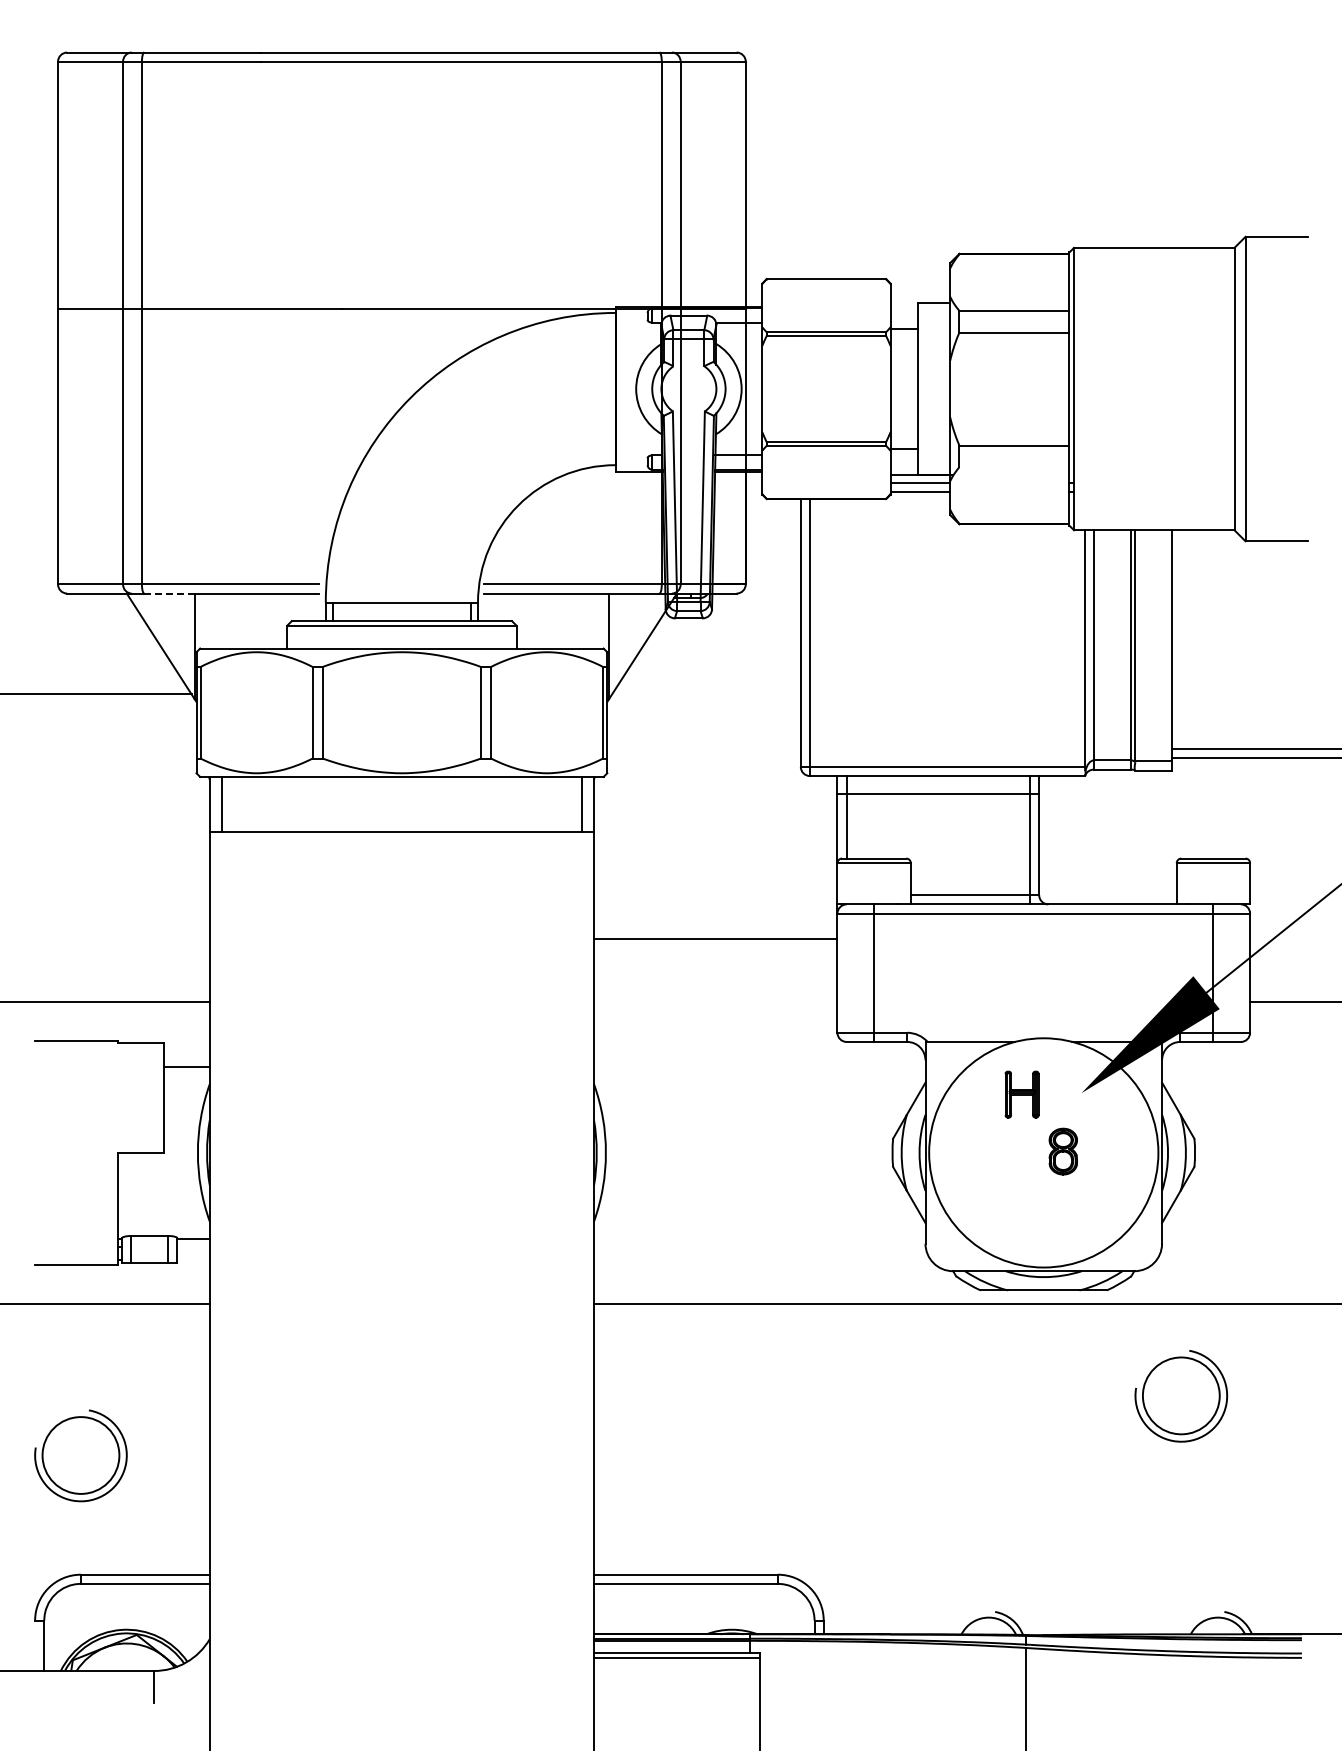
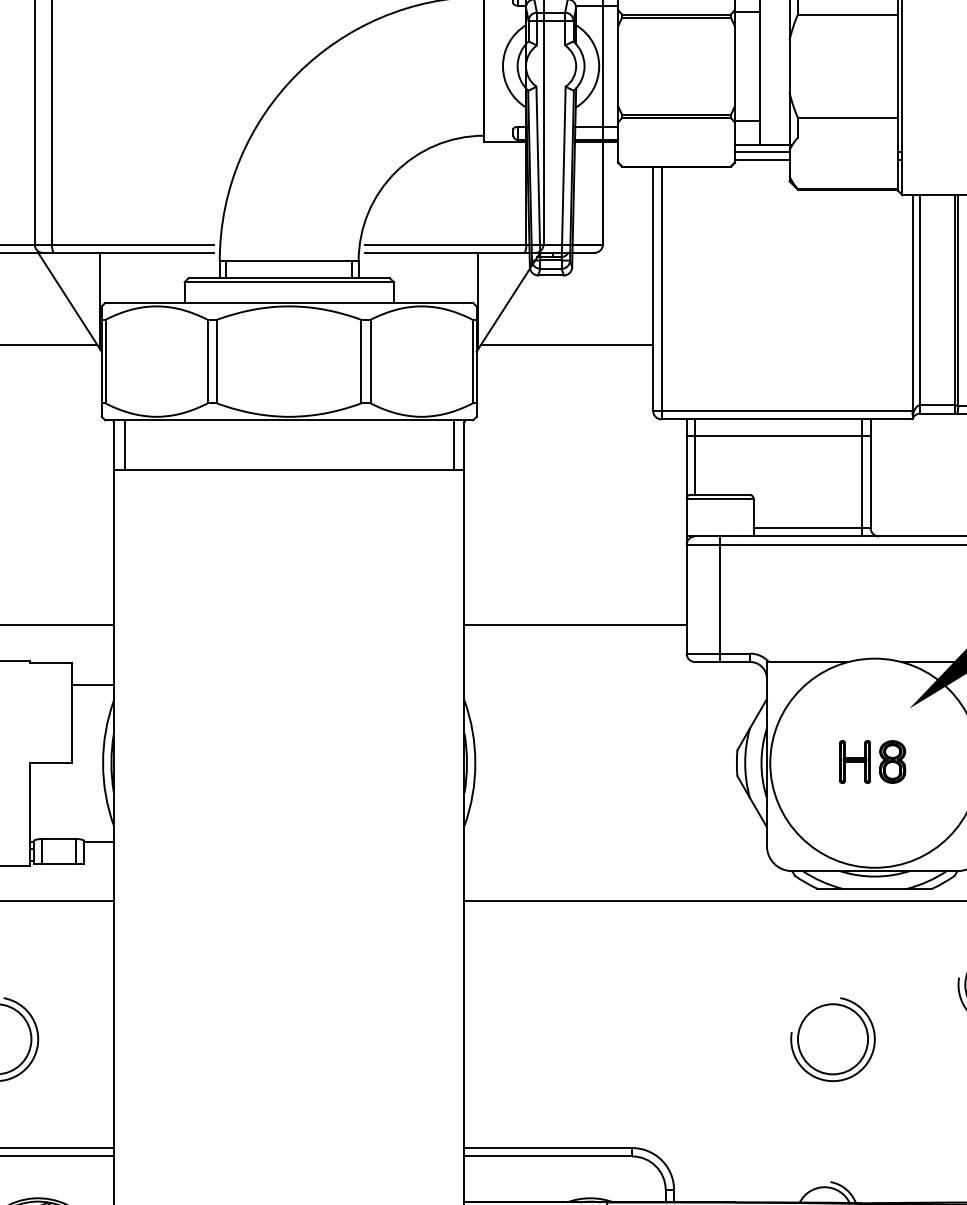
line: (168, 593) -> (76, 252), dashed -> solid
line: (706, 694) -> (567, 344), added
line: (715, 938) -> (575, 625), moved
part: (1021, 1094) -> (854, 761), moved
part: (997, 1455) -> (832, 1039), added

